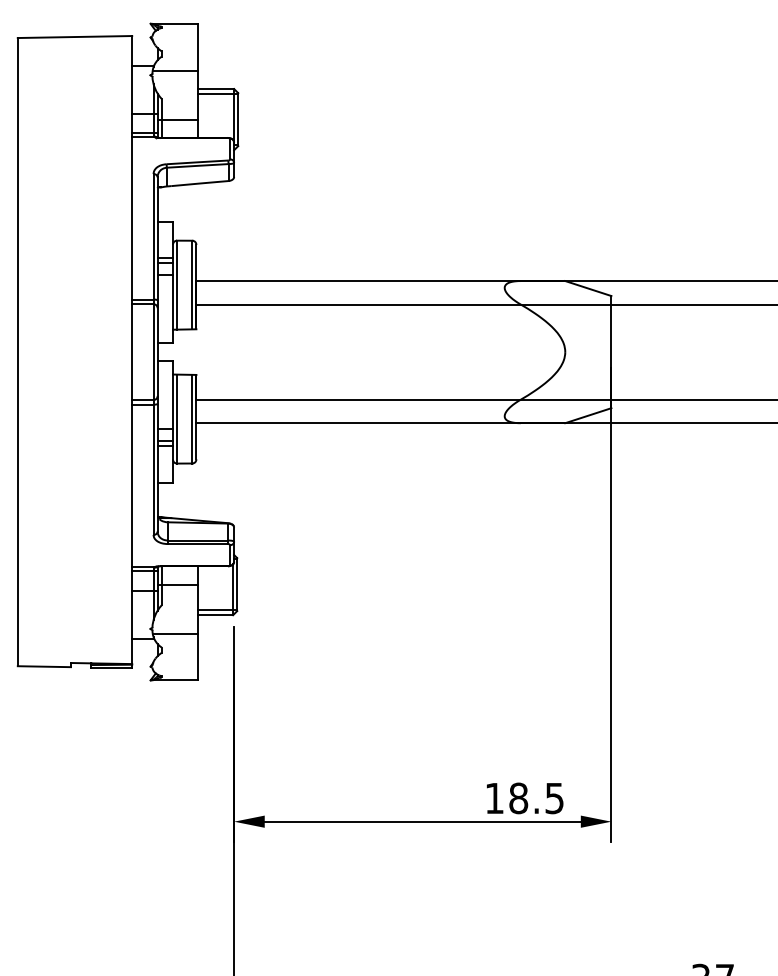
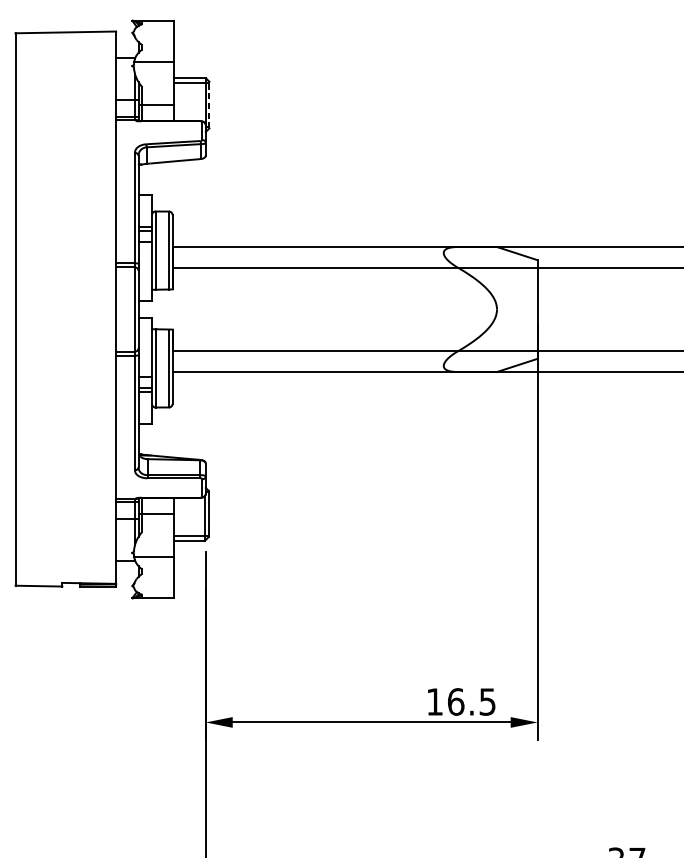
line: (238, 119) -> (209, 104), solid -> dashed
text: (518, 798) -> (455, 702), 18.5 -> 16.5

